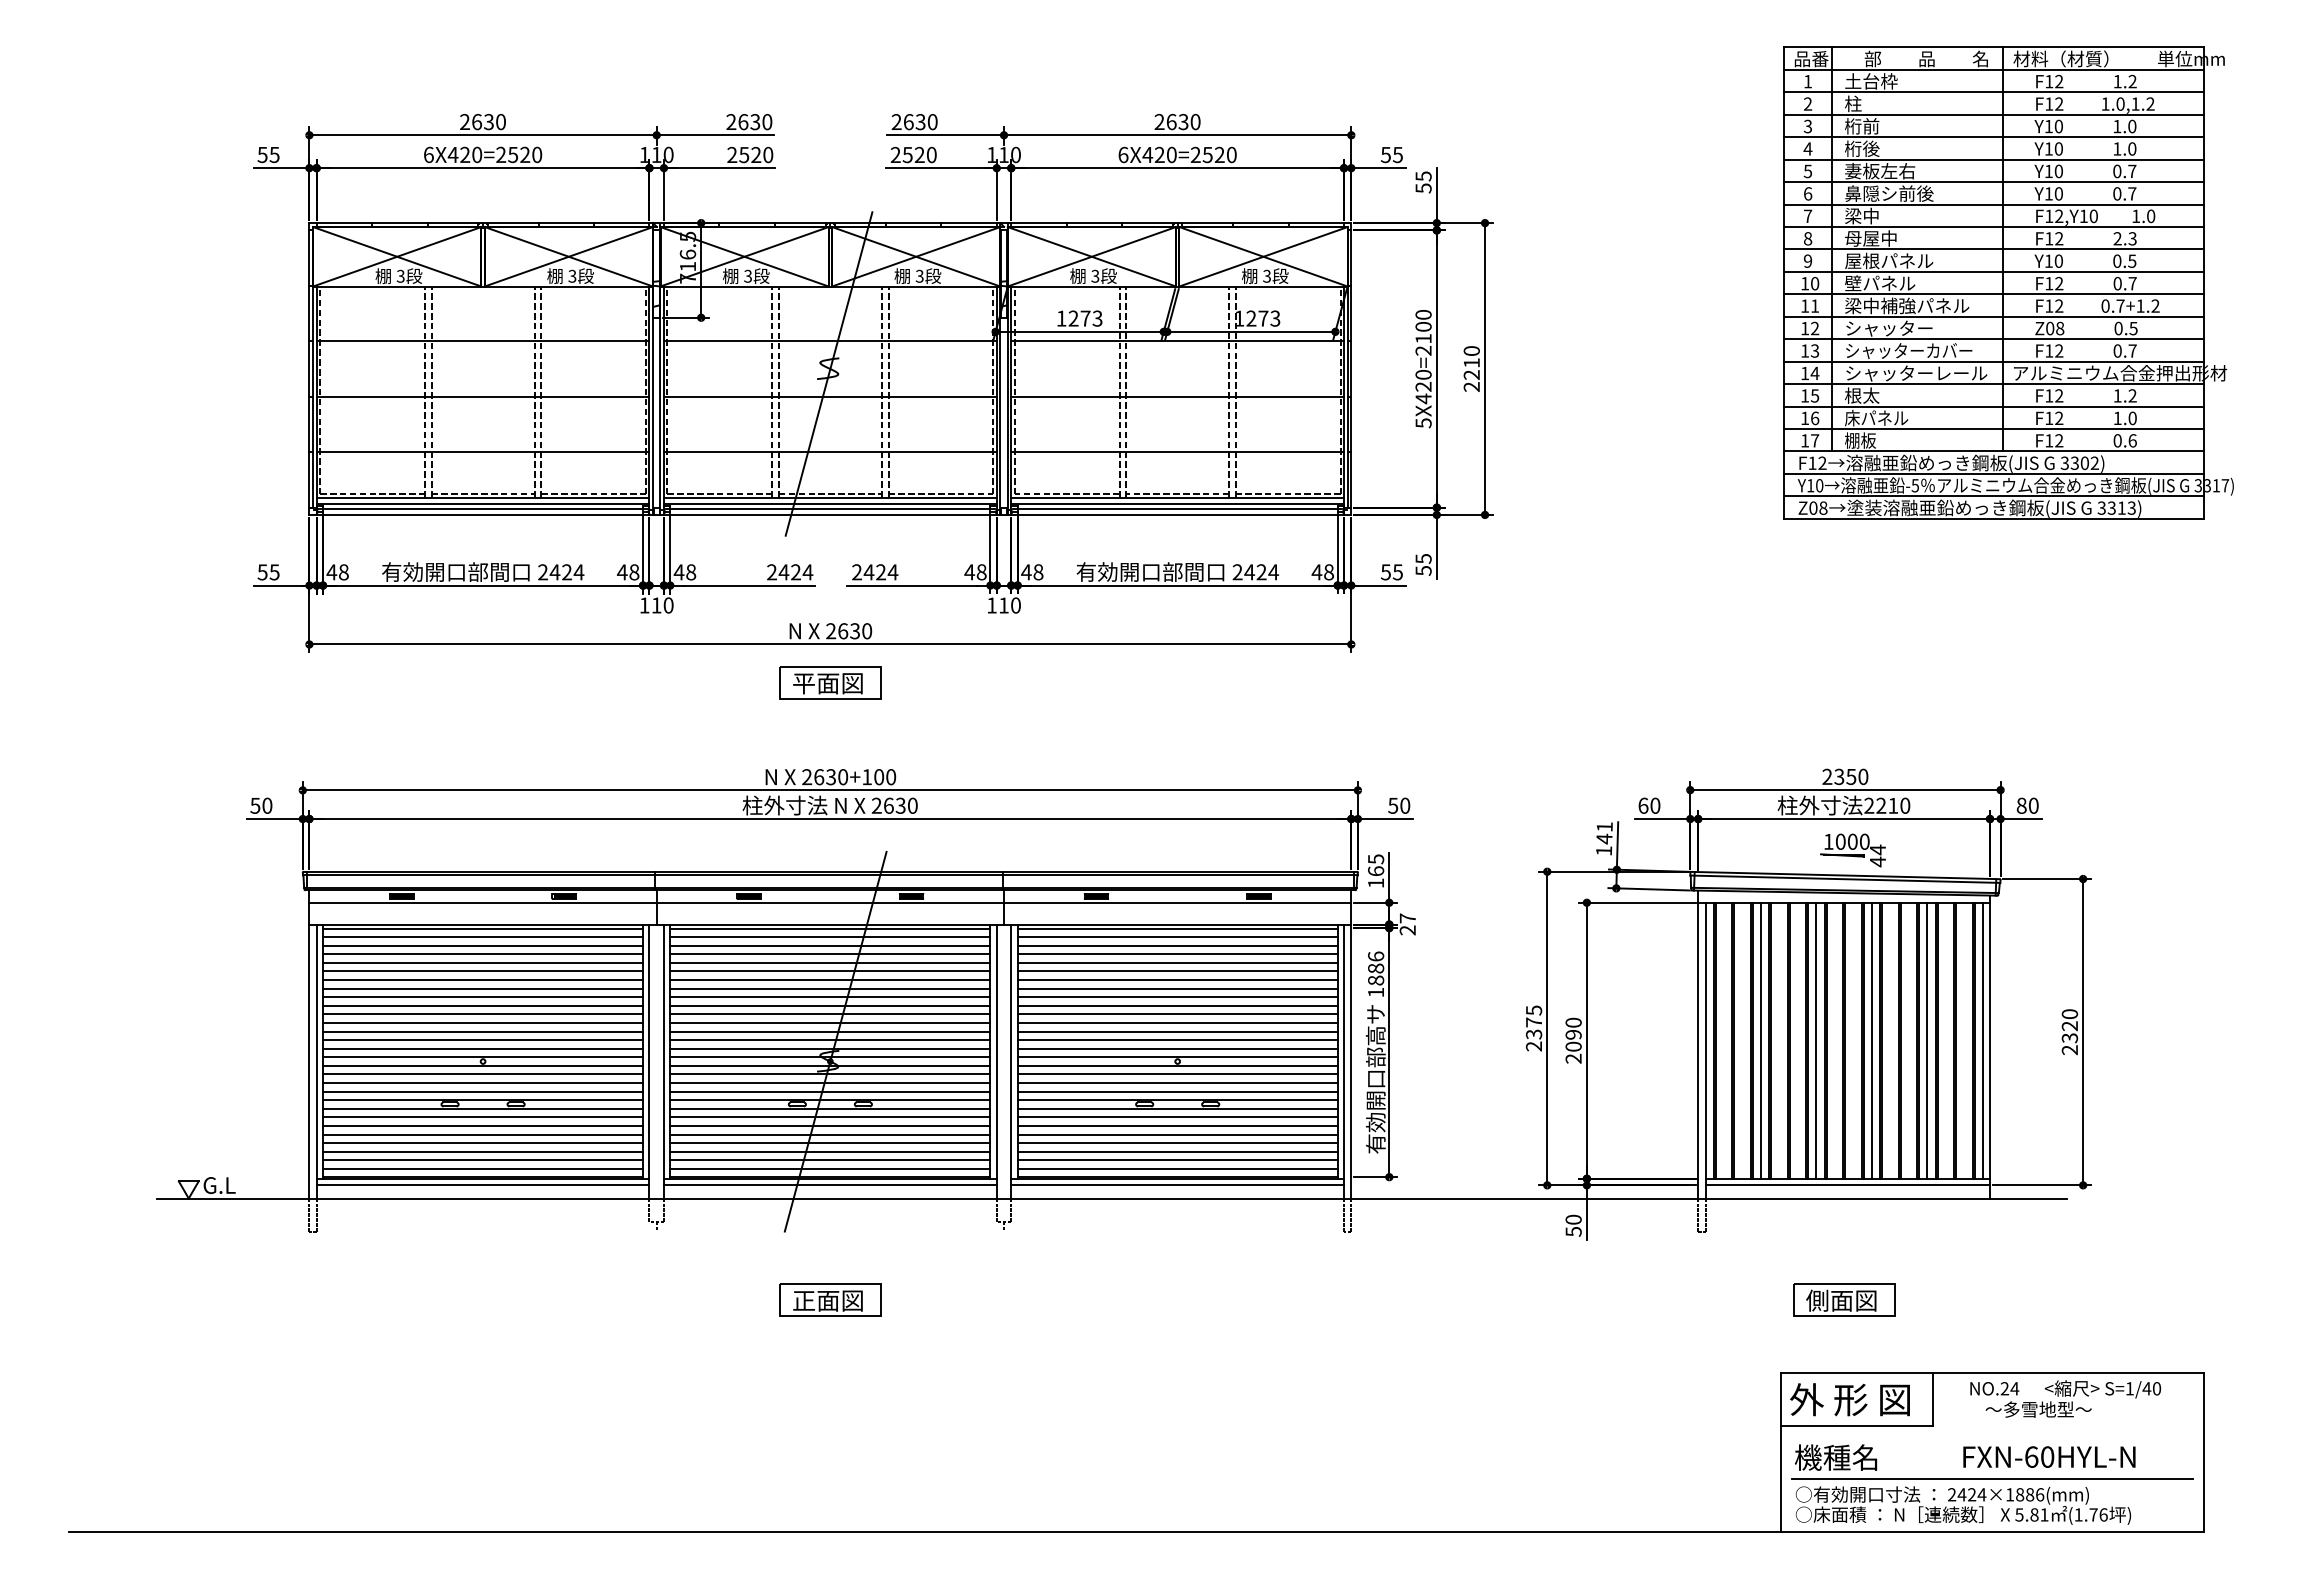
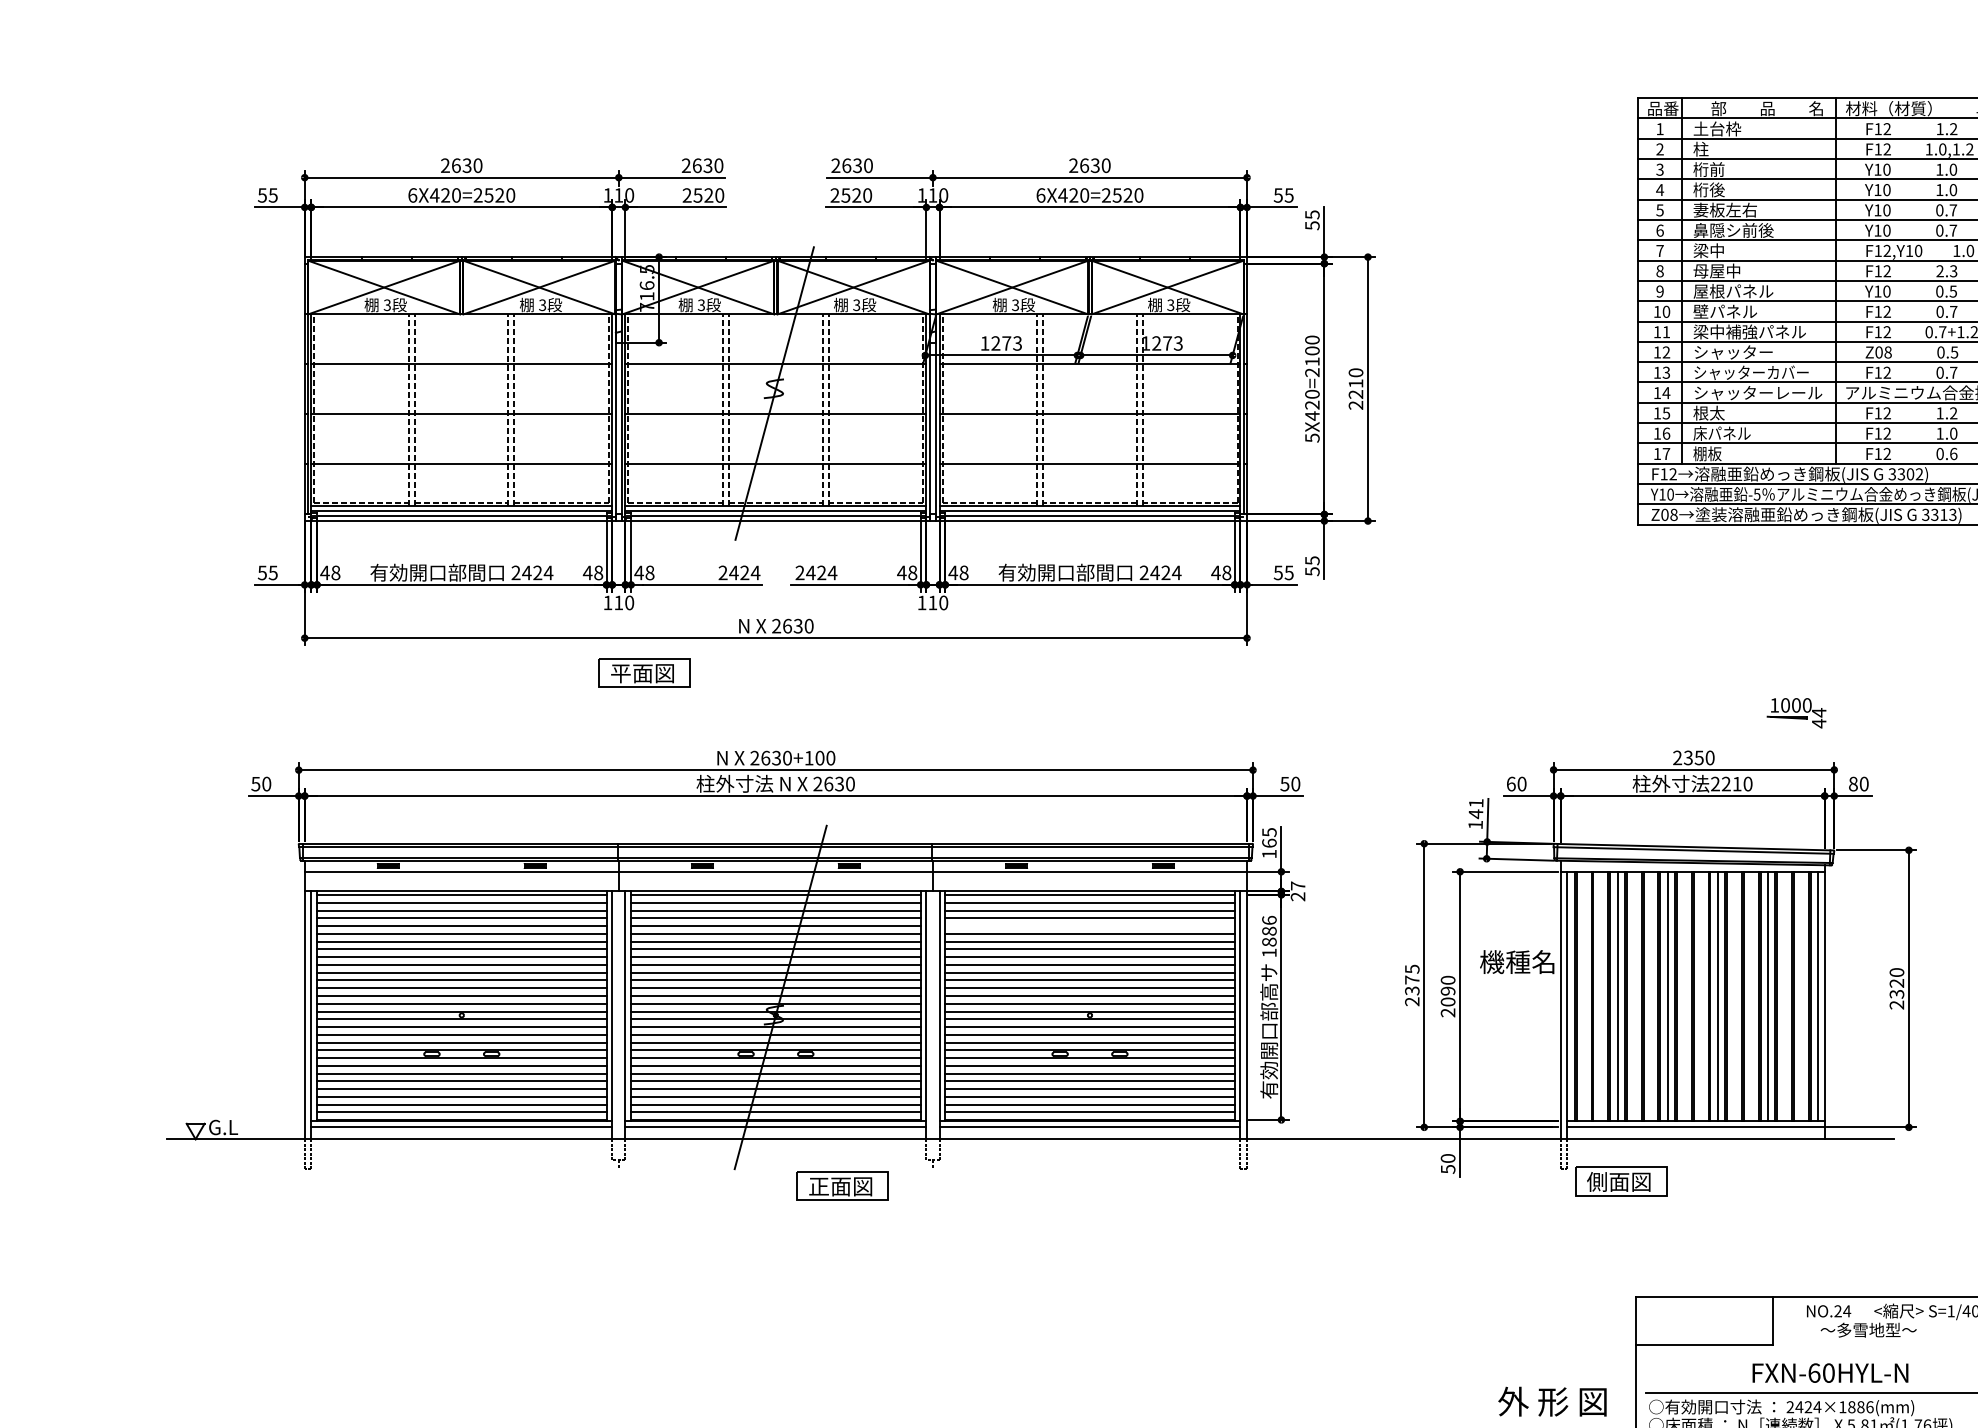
part: (830, 682) -> (644, 672), moved
part: (1852, 850) -> (1796, 713), moved
line: (1177, 962) -> (1089, 925), removed
part: (830, 1299) -> (842, 1185), moved
part: (1844, 1299) -> (1621, 1180), moved
text: (1849, 1399) -> (1551, 1401), moved
text: (2049, 1456) -> (1830, 1372), moved
text: (1836, 1457) -> (1517, 961), moved

